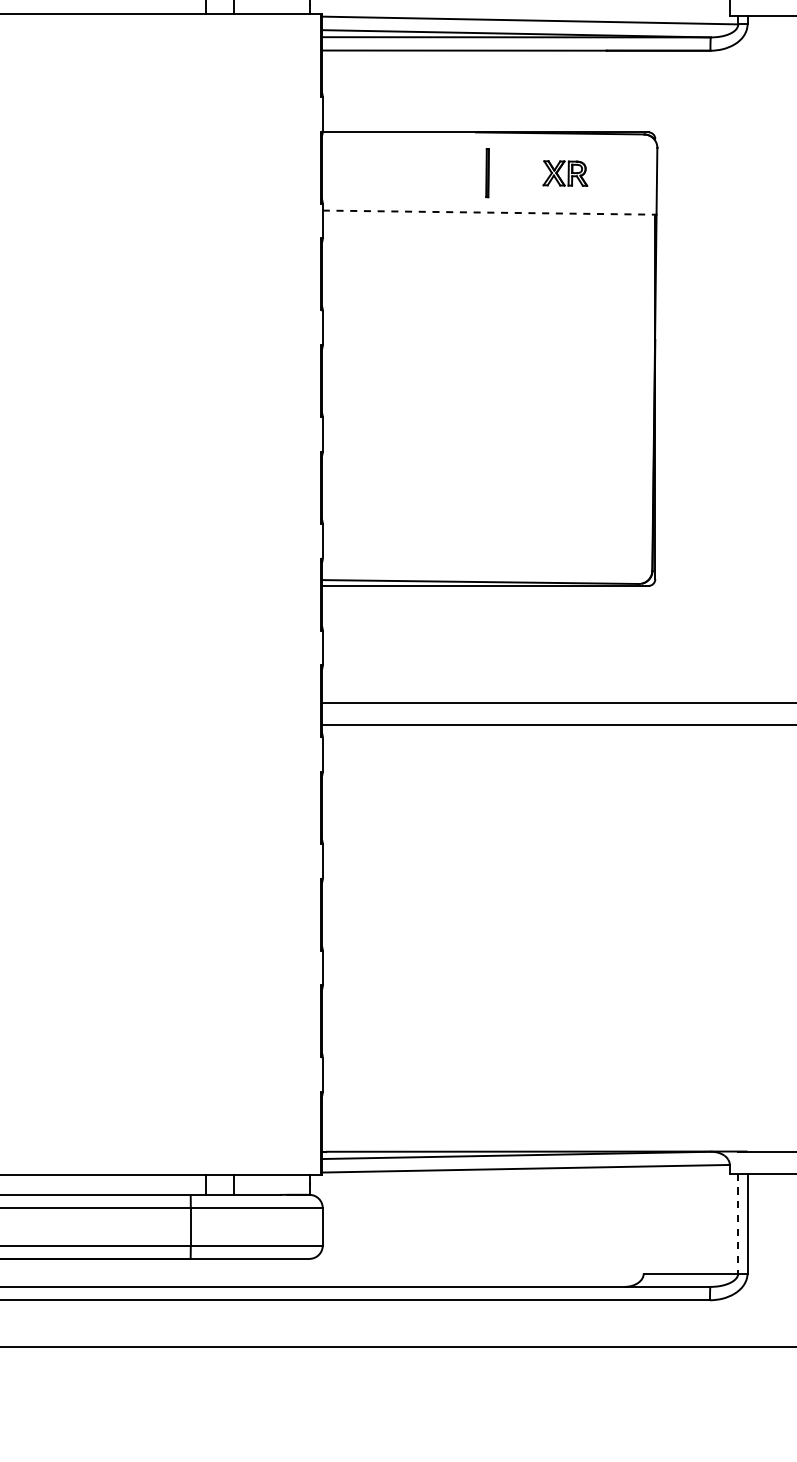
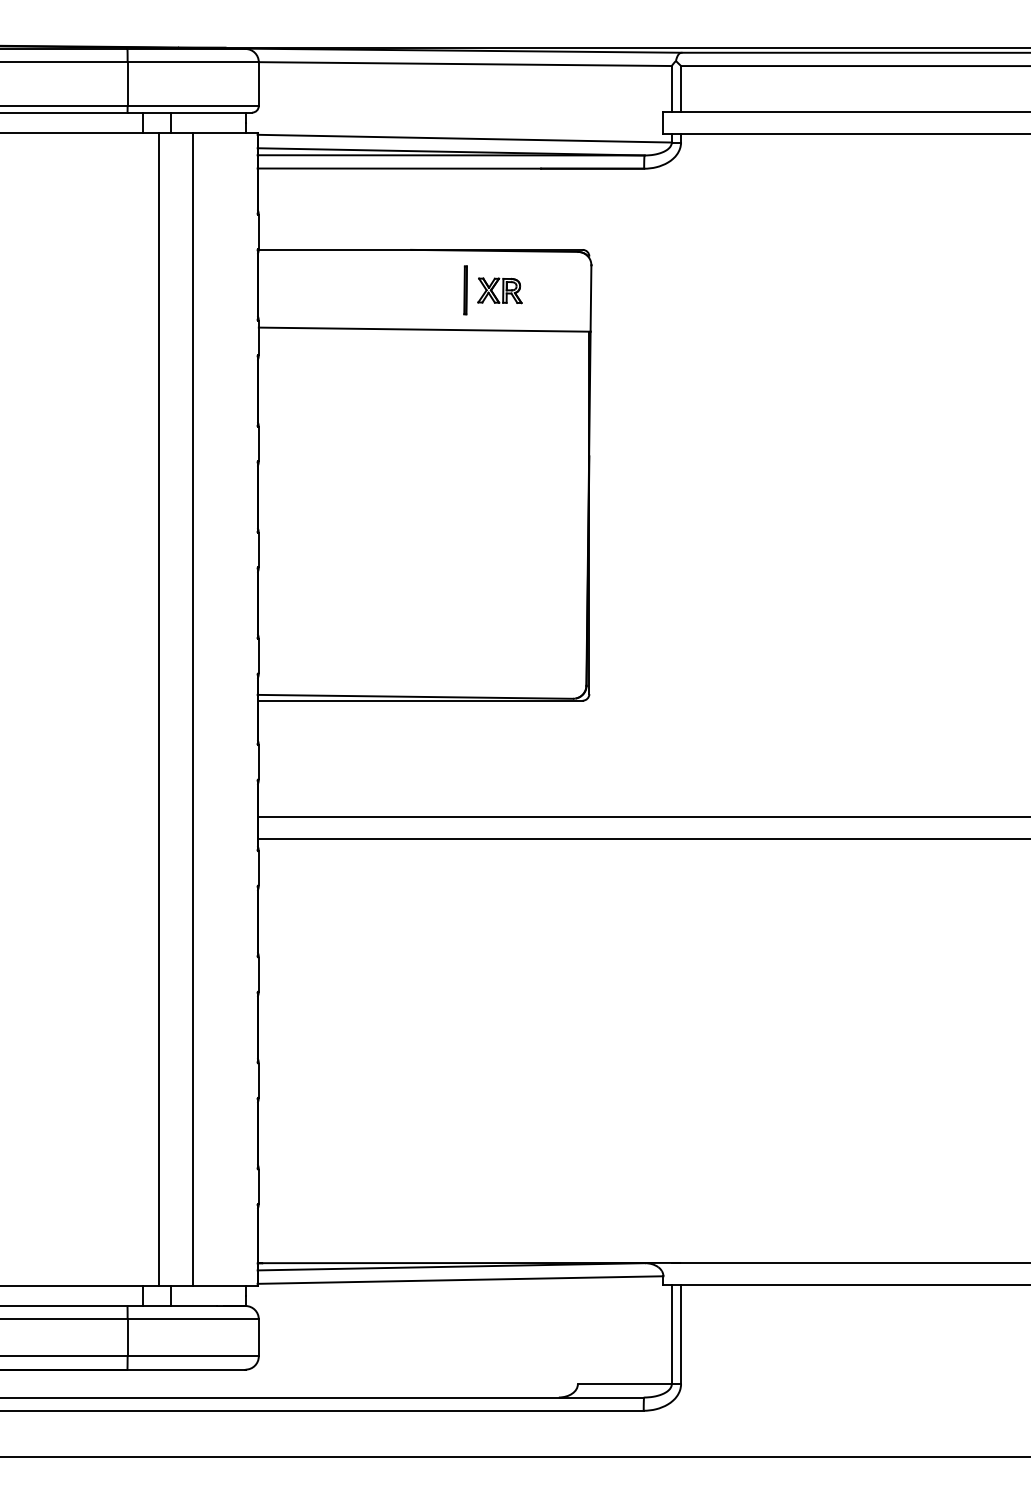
line: (487, 173) -> (465, 290), moved
line: (489, 212) -> (424, 329), dashed -> solid
line: (221, 594) -> (158, 709), added
line: (256, 594) -> (192, 709), added
line: (737, 1223) -> (671, 1334), dashed -> solid

